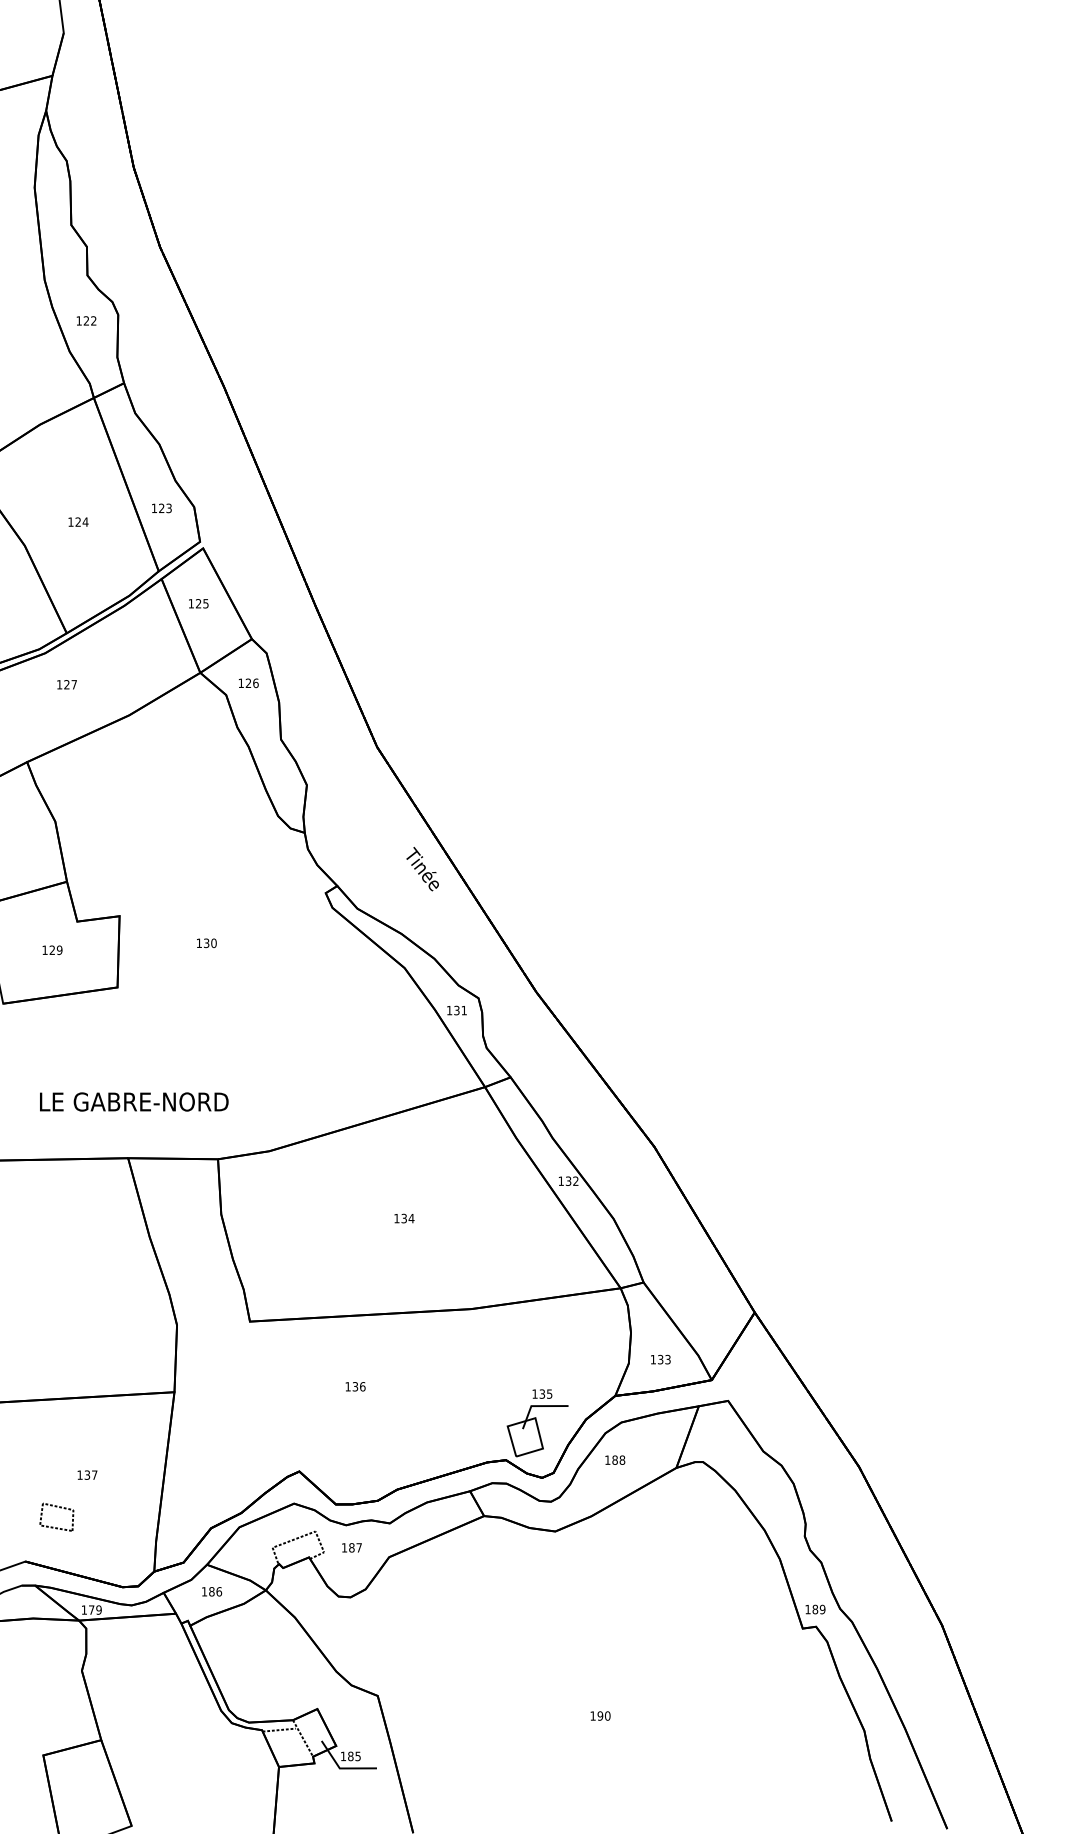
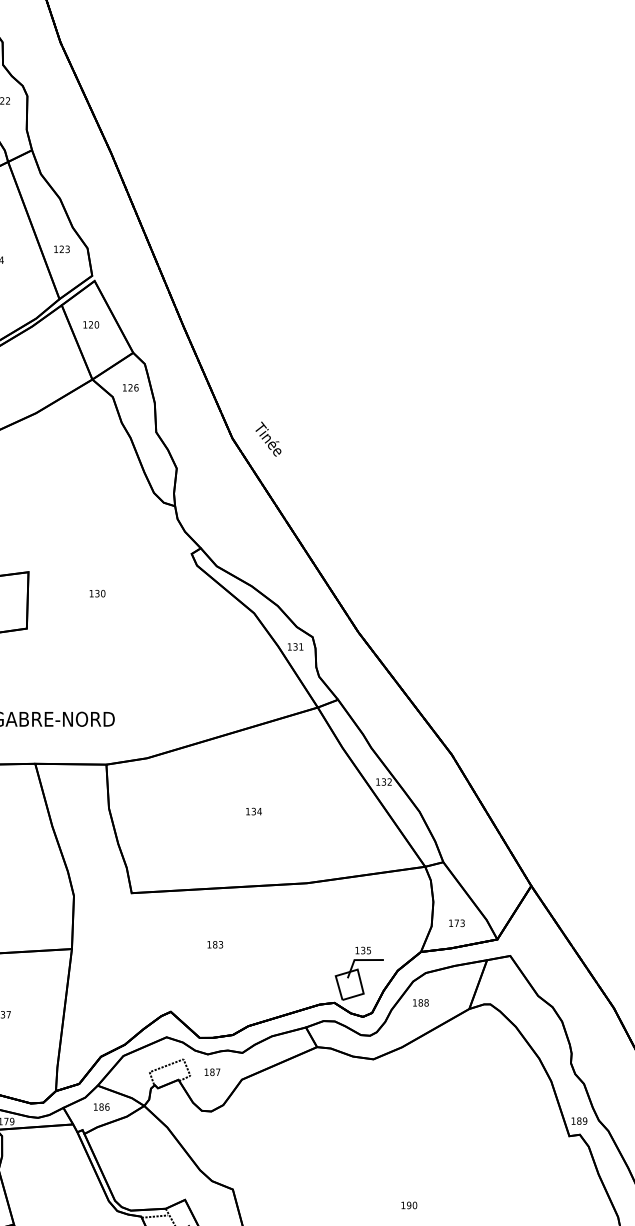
text: (205, 603) -> (96, 324), 125 -> 120
text: (422, 869) -> (268, 439), moved
text: (660, 1359) -> (456, 923), 133 -> 173
text: (358, 1386) -> (217, 944), 136 -> 183

